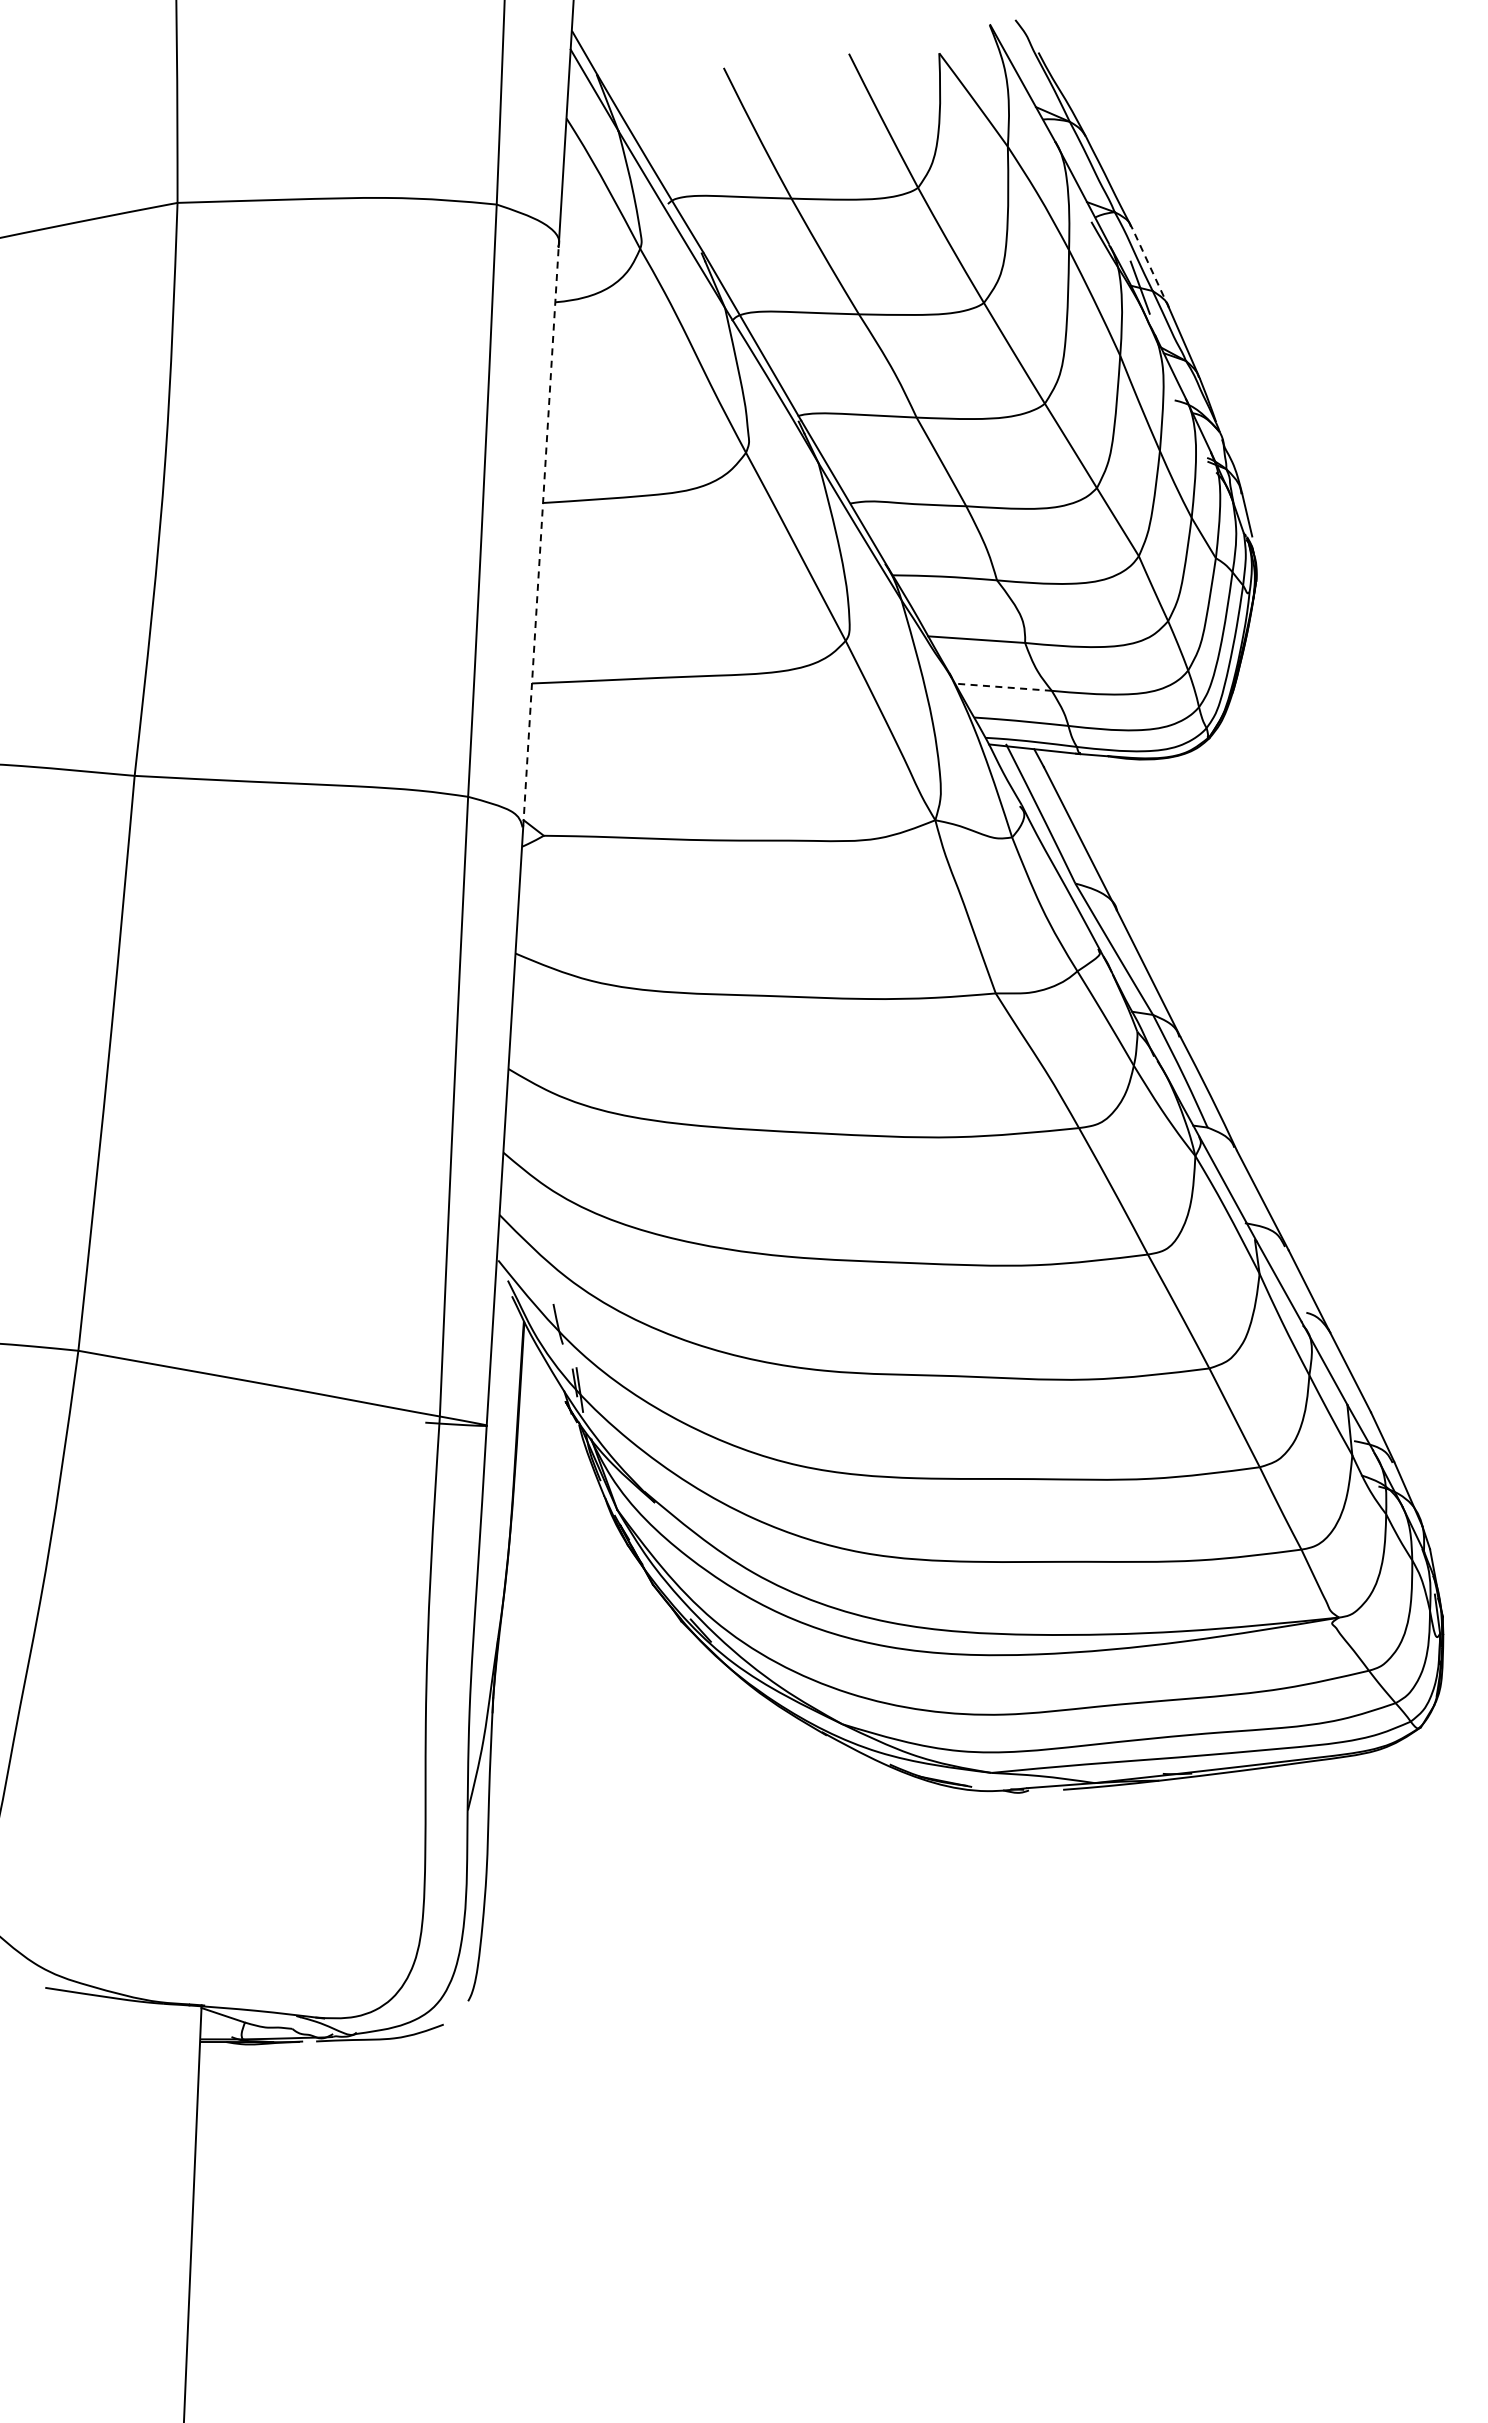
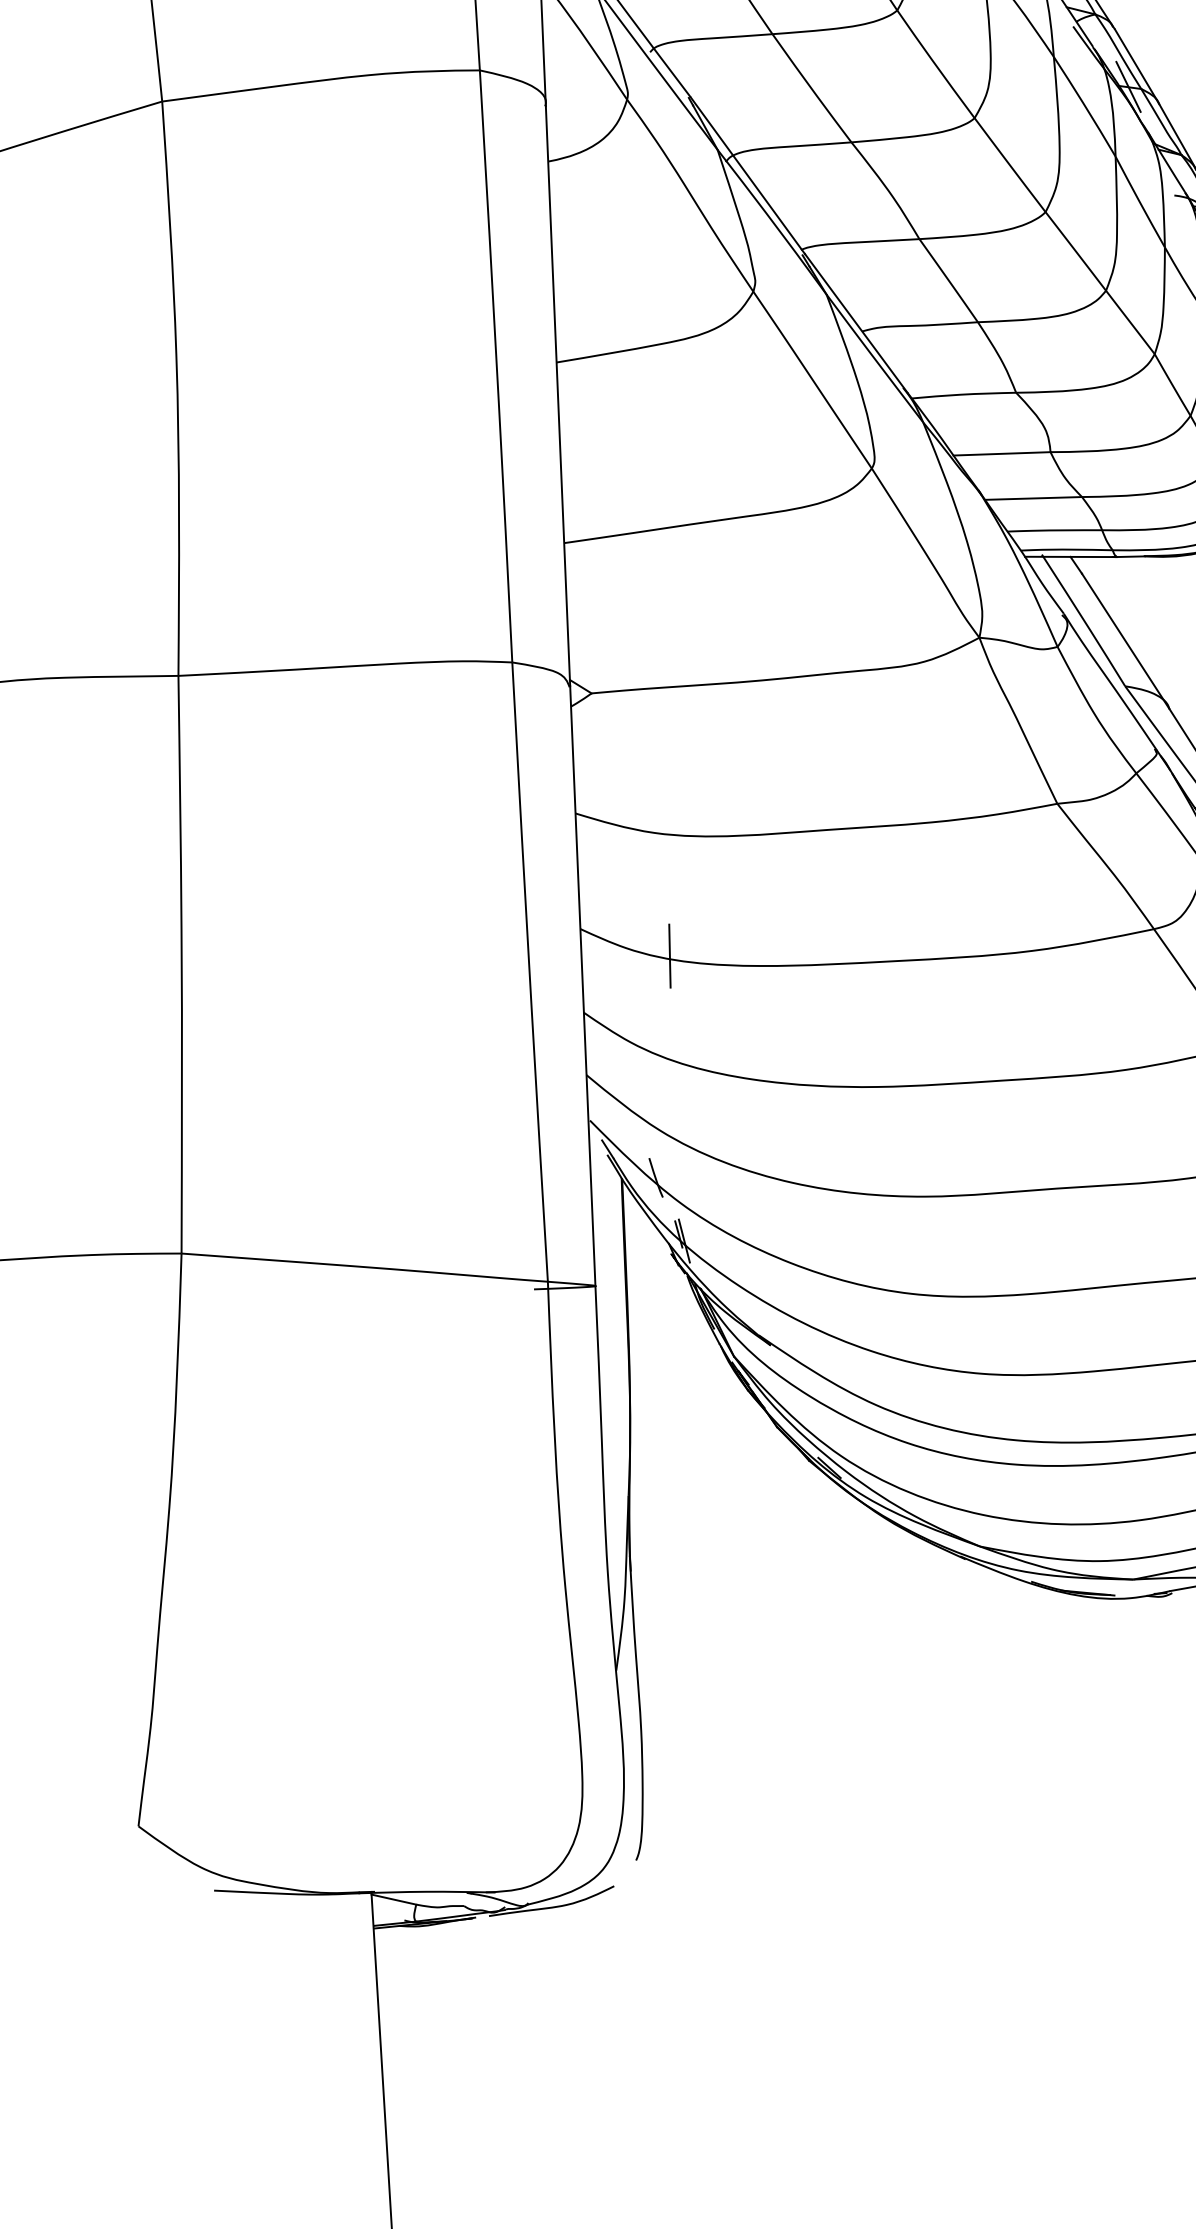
line: (1150, 268) -> (1136, 66), dashed -> solid
line: (541, 536) -> (558, 395), dashed -> solid
line: (1003, 687) -> (1033, 498), dashed -> solid
line: (594, 1104) -> (669, 955), added

